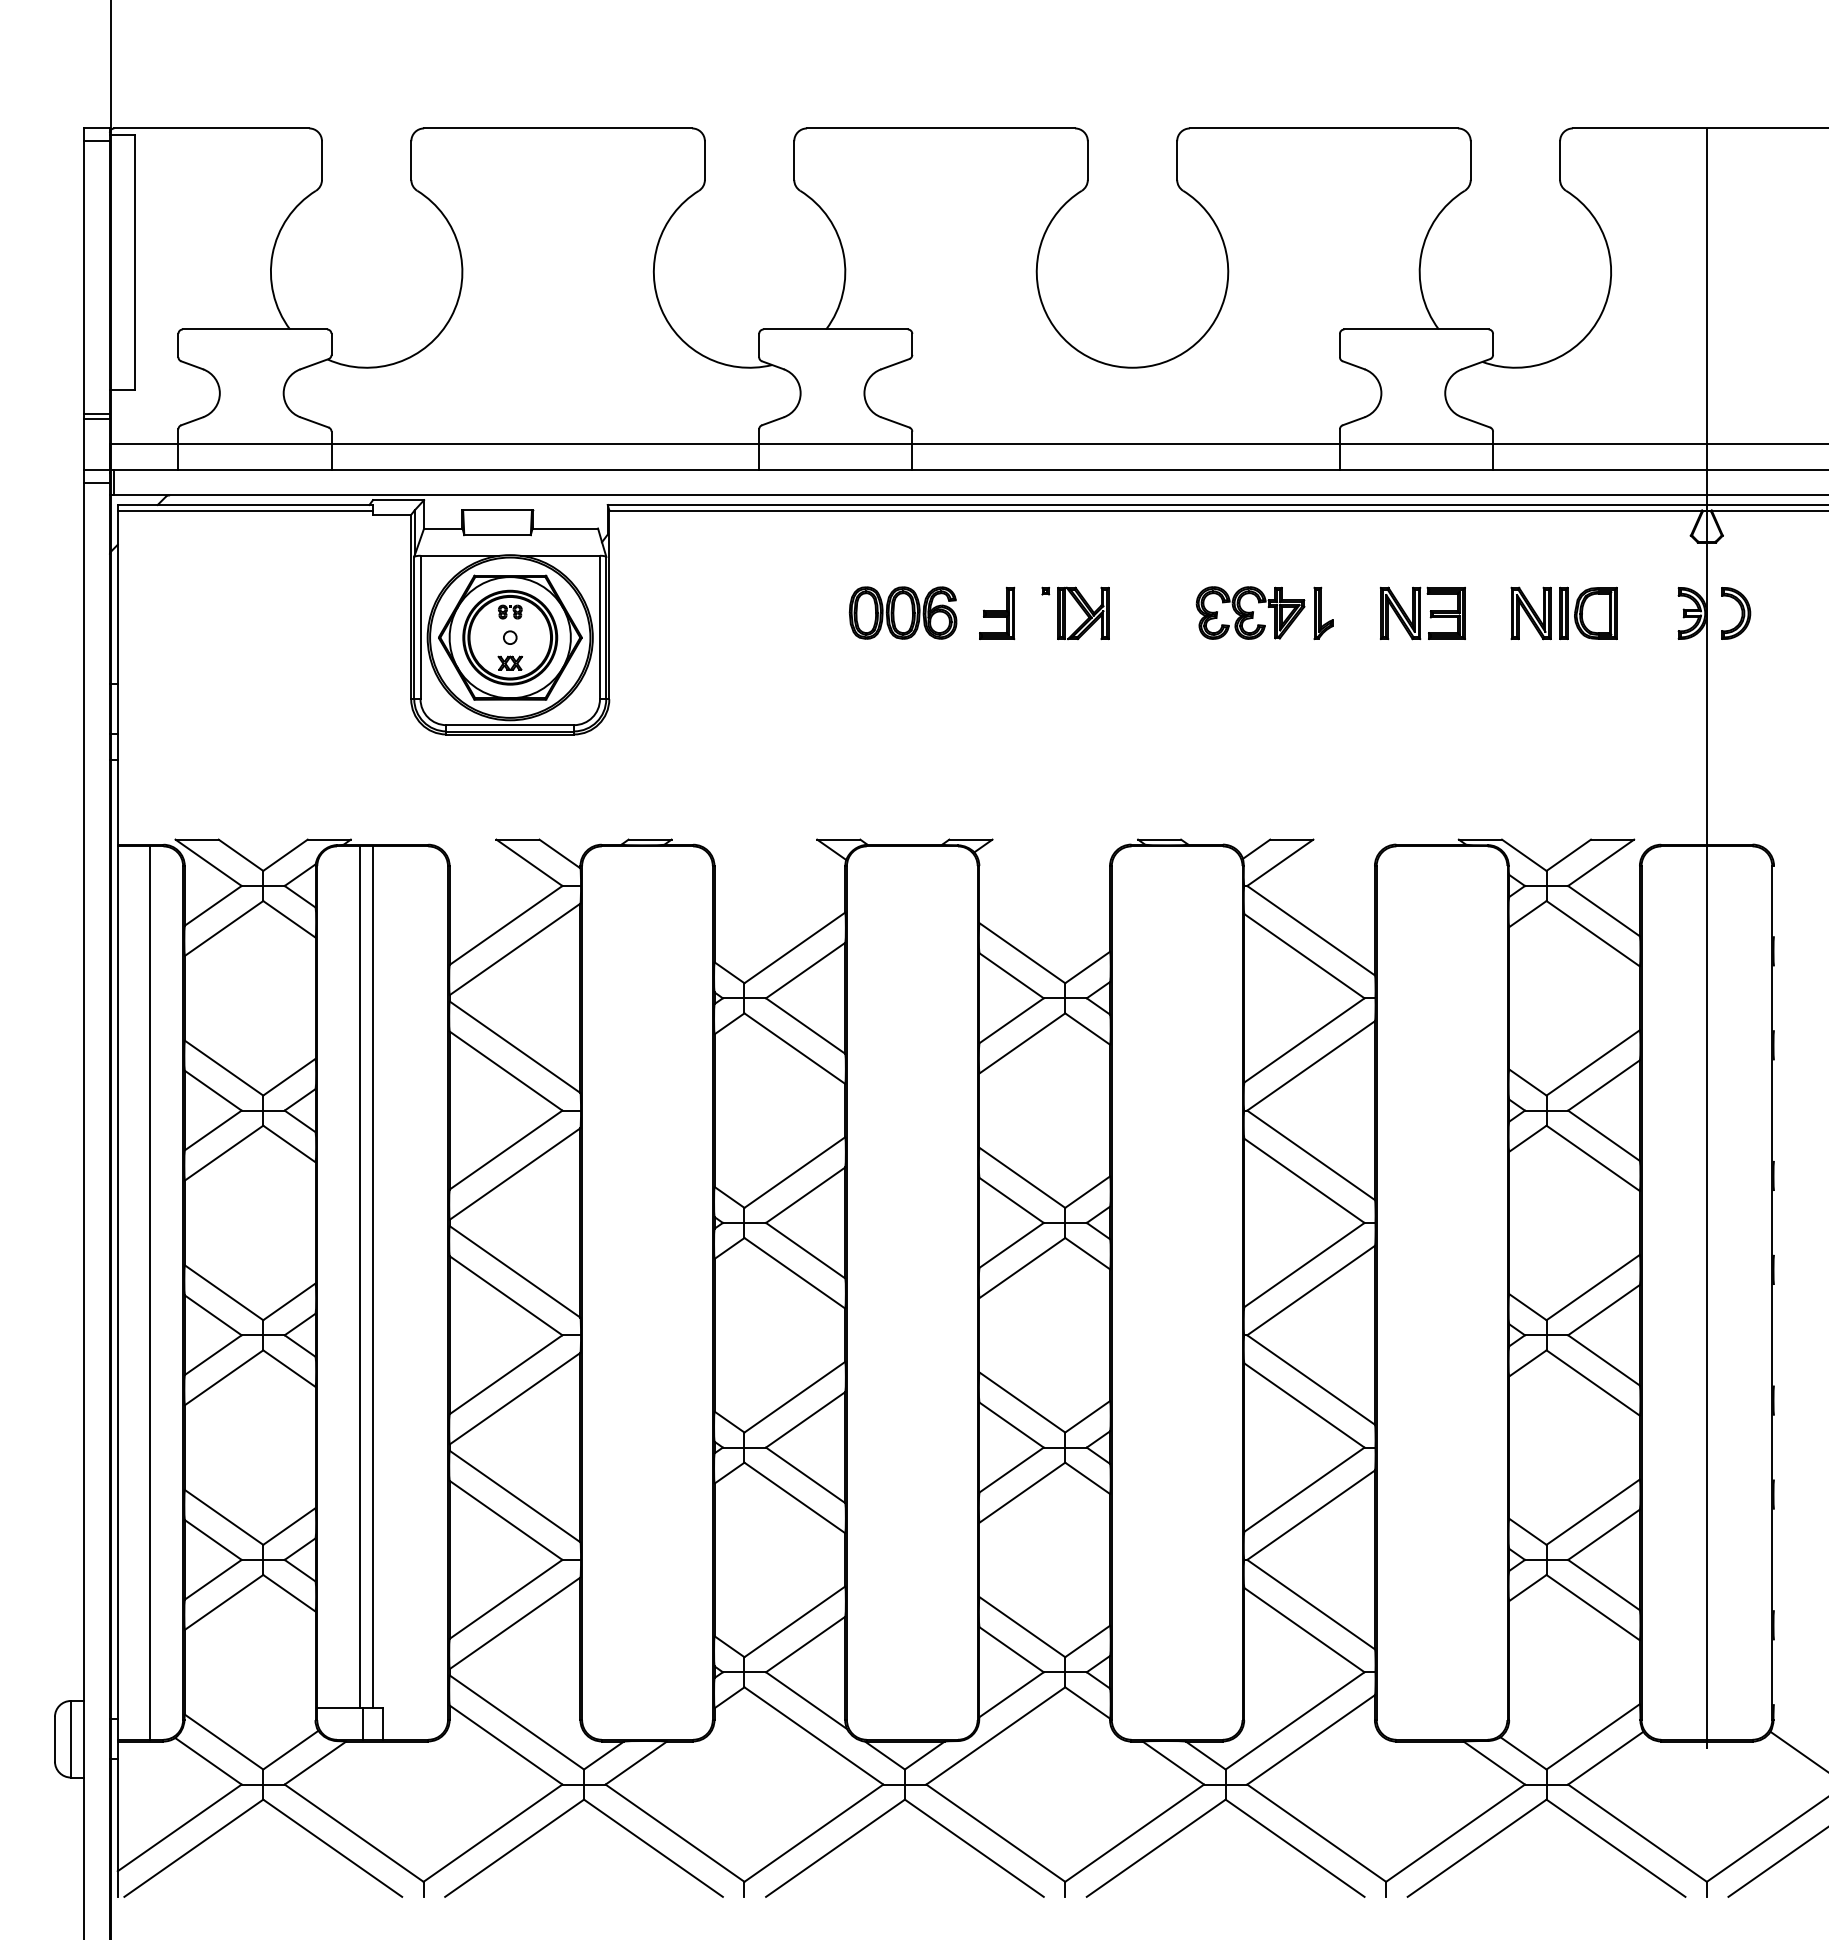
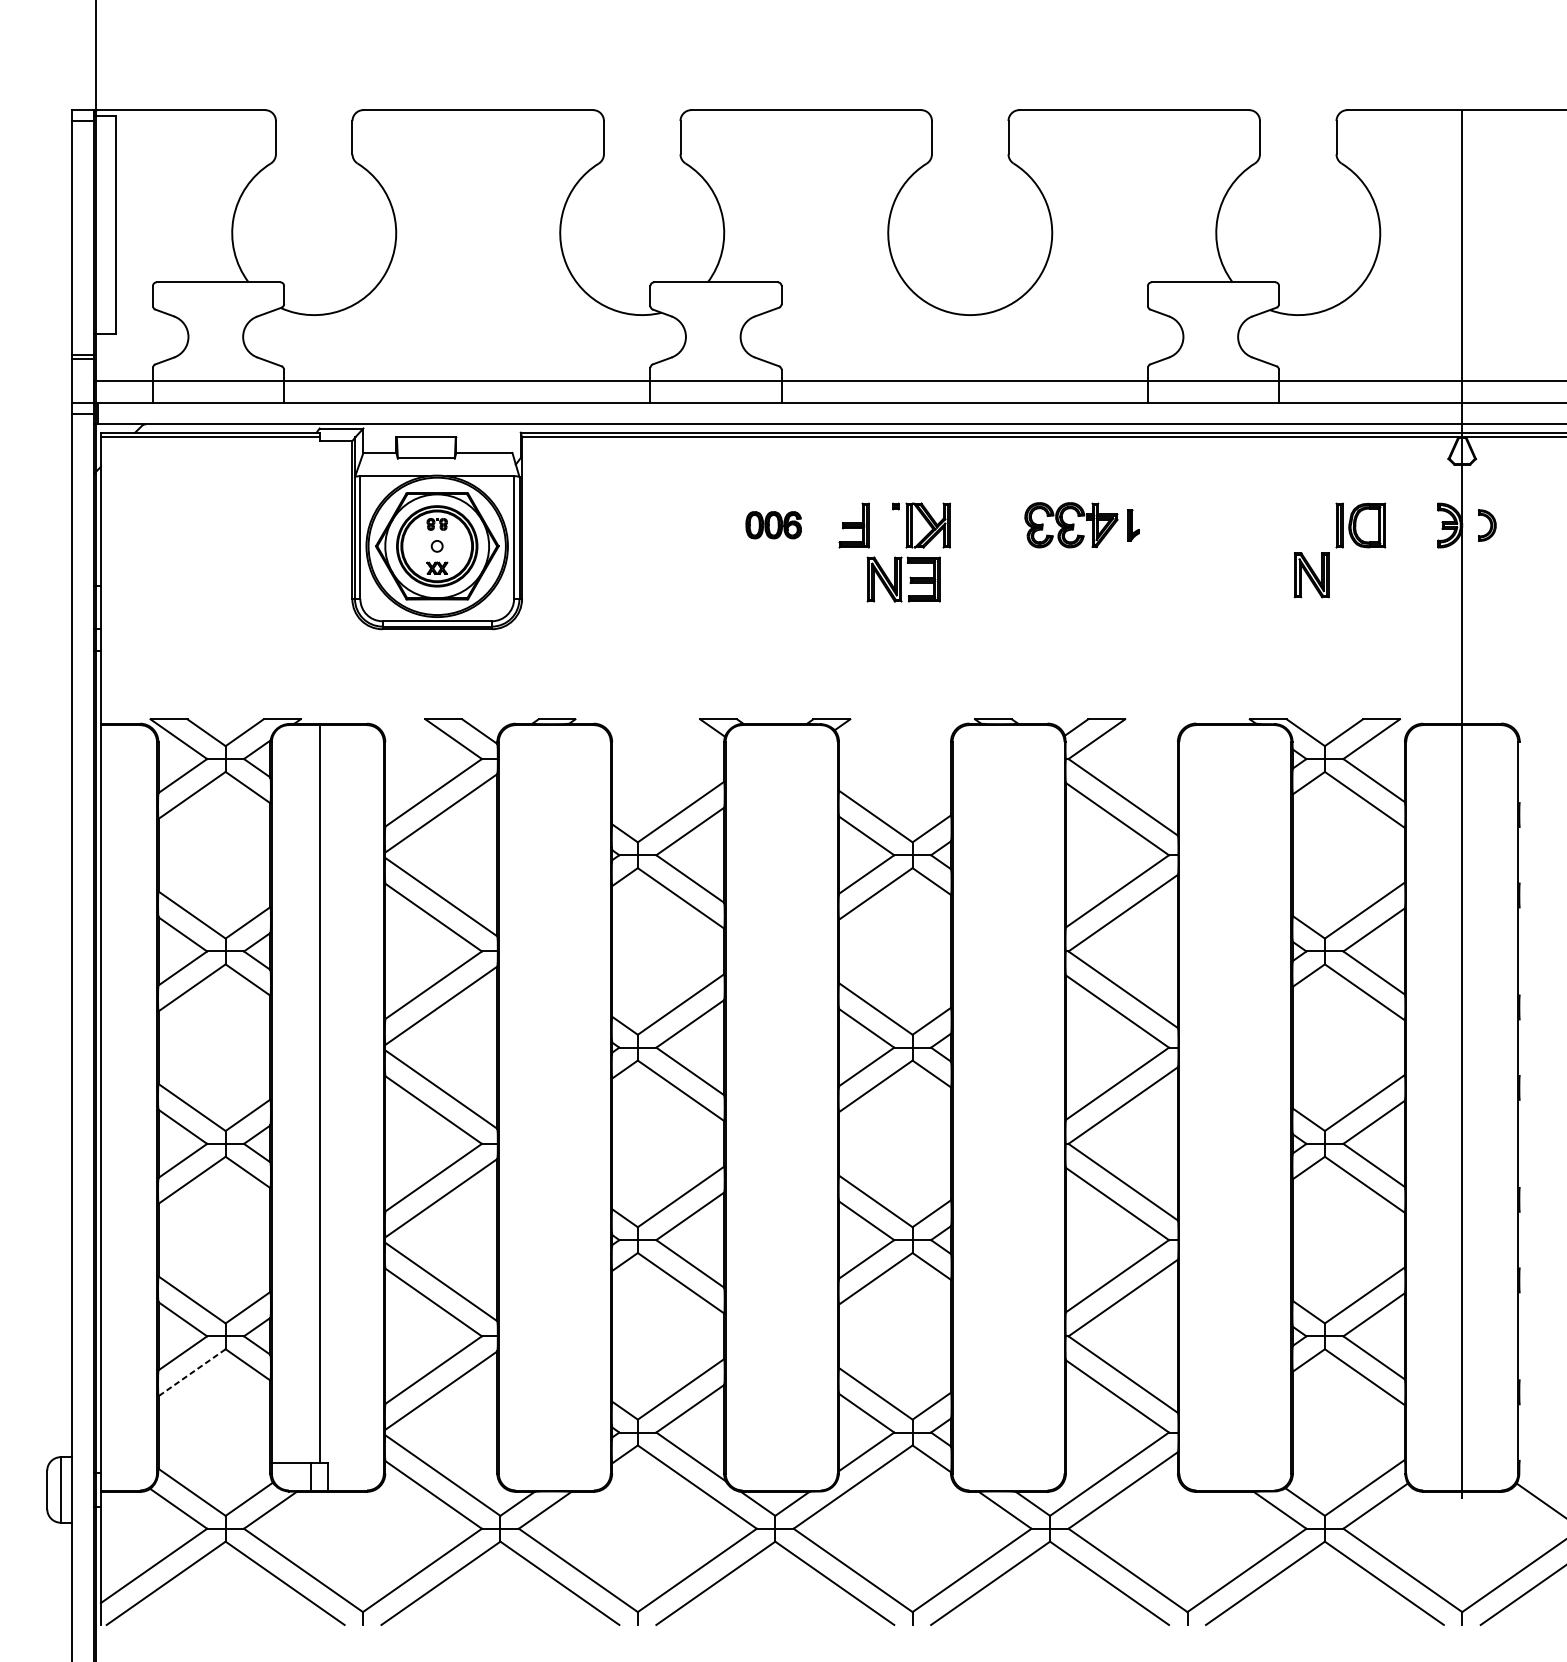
part: (902, 612) -> (773, 524), size x0.6
part: (1323, 613) -> (1133, 525), size x0.7
part: (1422, 613) -> (903, 579), moved
part: (1530, 613) -> (1311, 575), moved
part: (1736, 613) -> (1487, 525), size x0.7
line: (360, 1276) -> (308, 1093), removed
line: (149, 1292) -> (128, 1107), removed
line: (224, 1602) -> (192, 1372), solid -> dashed

